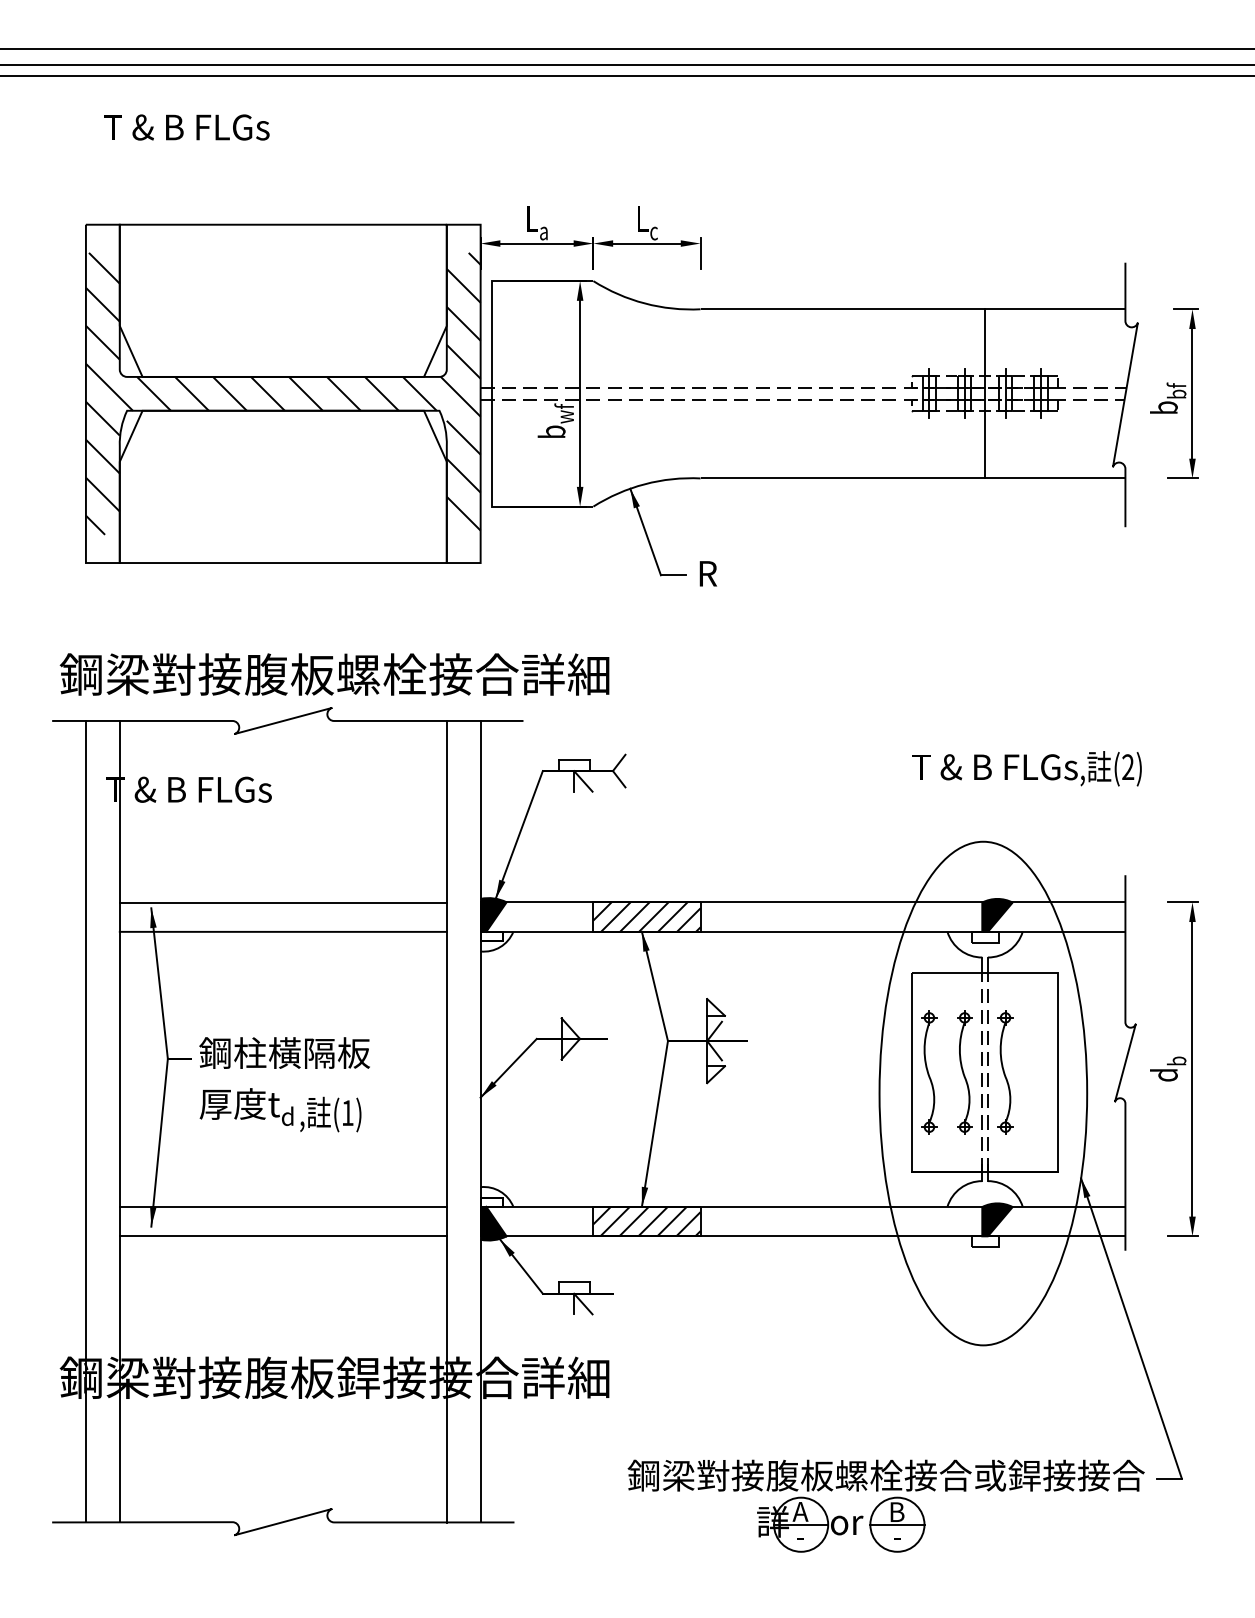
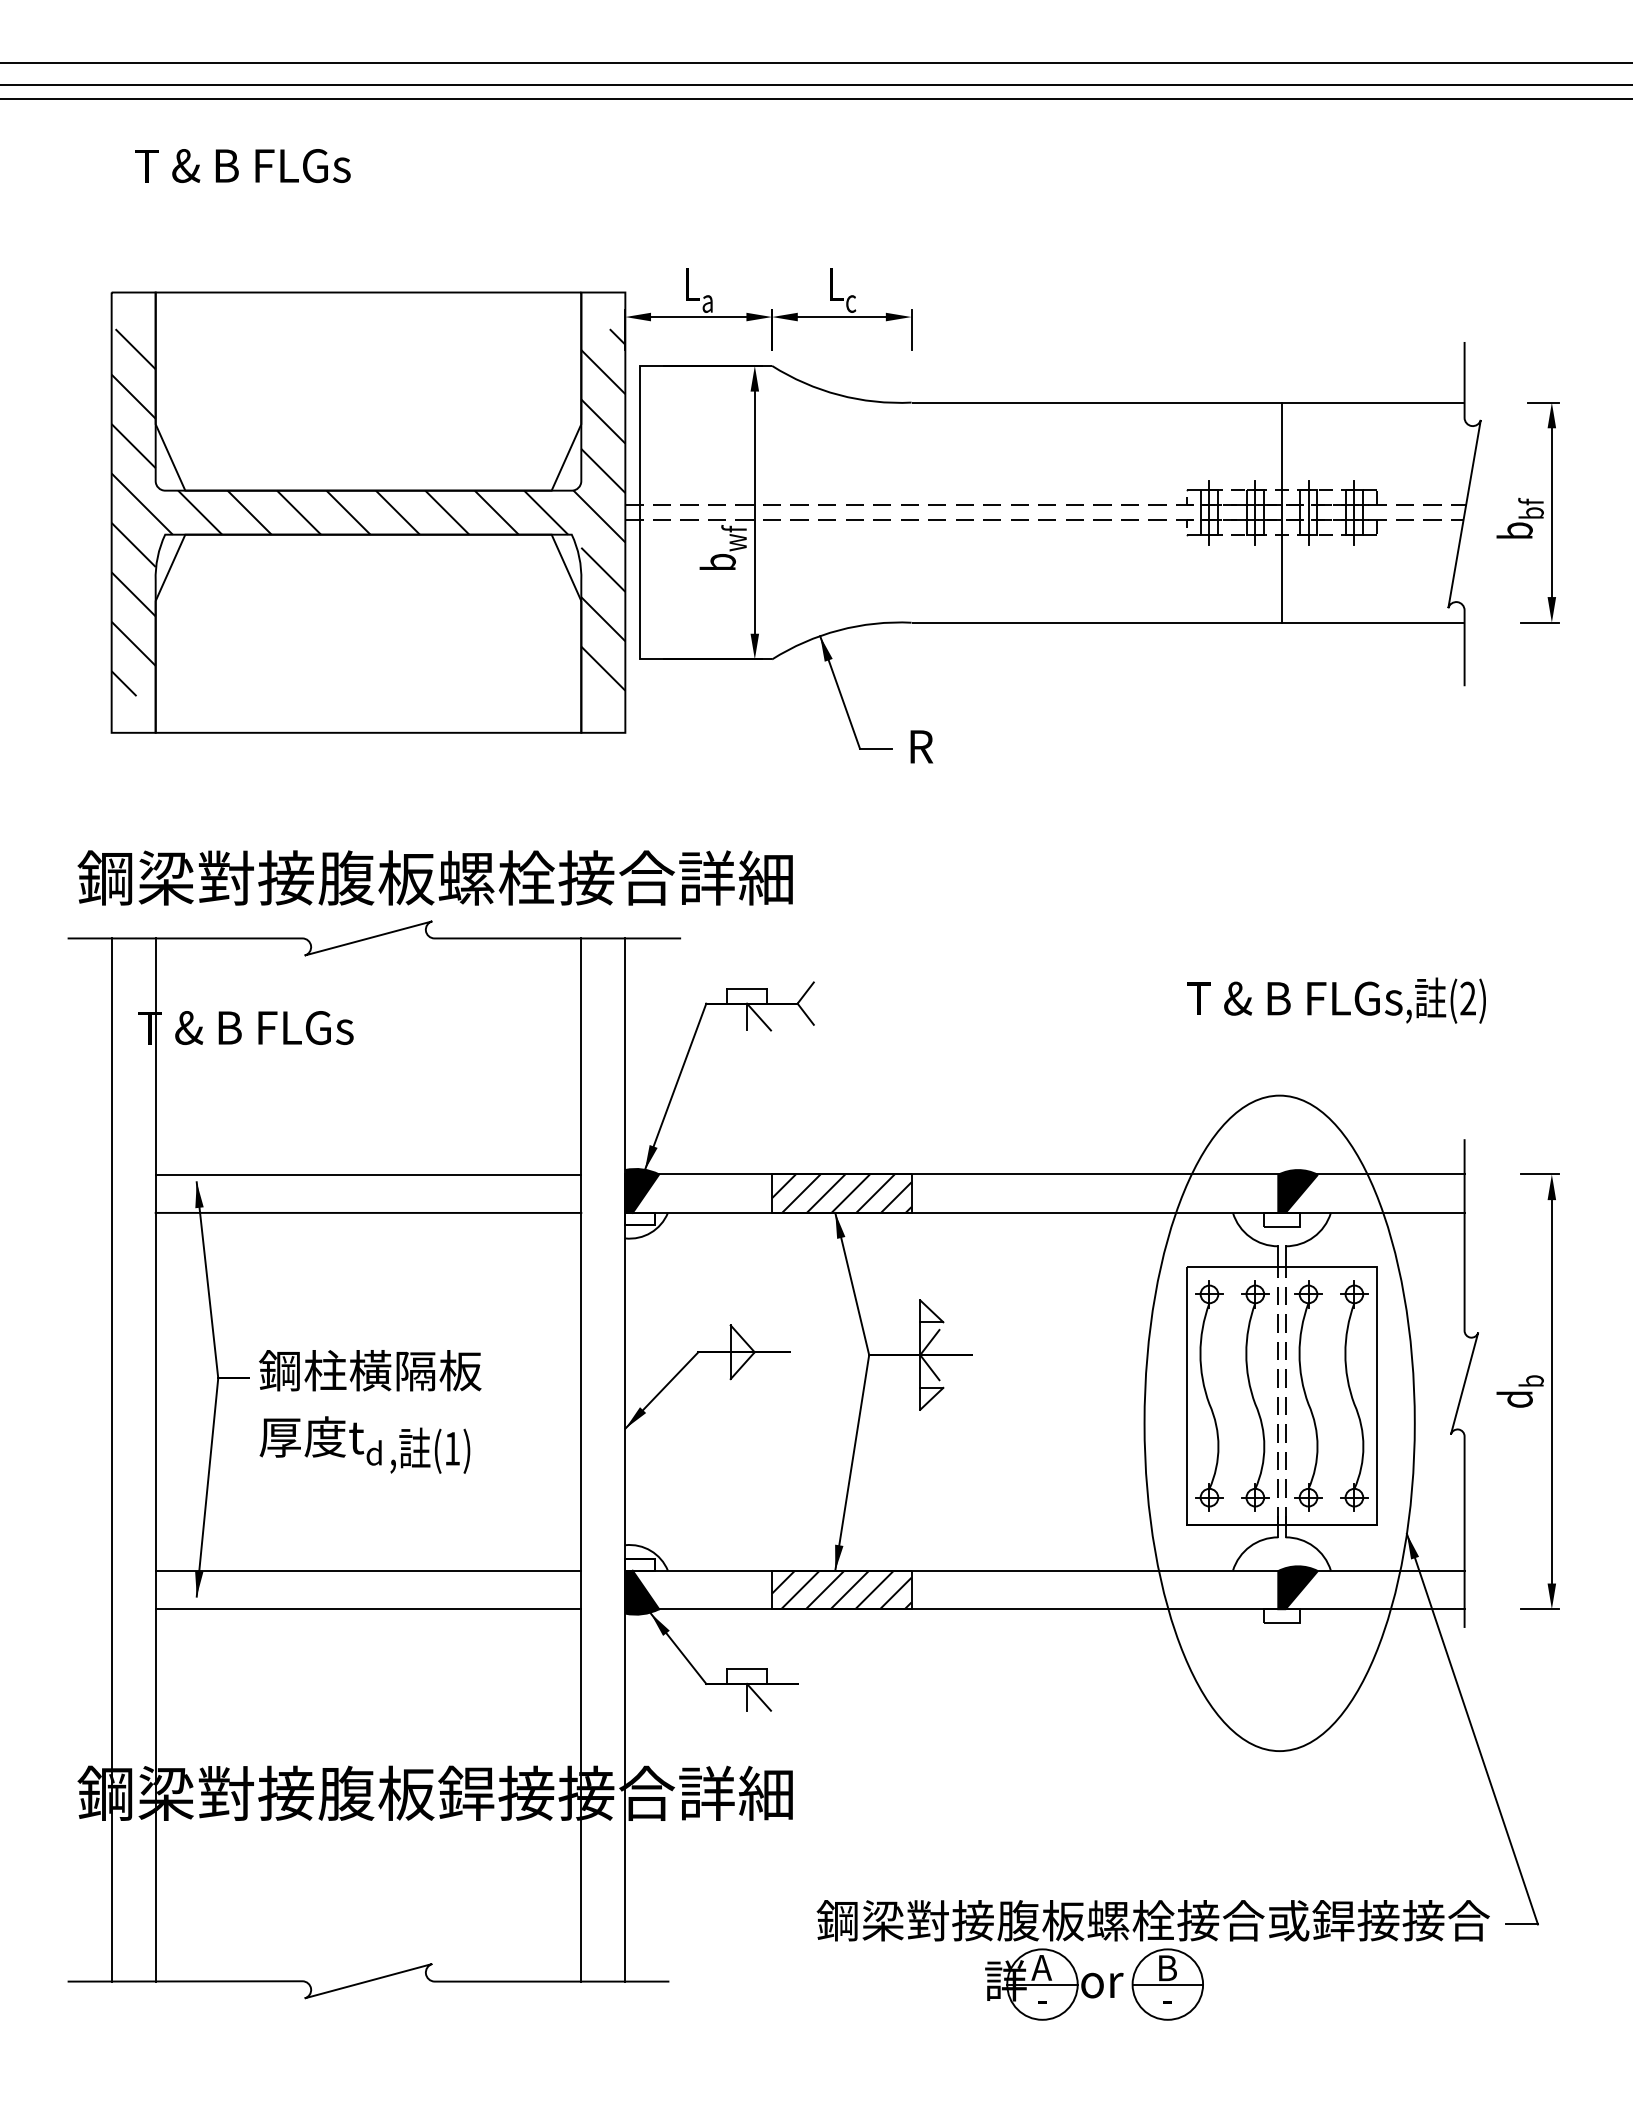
part: (929, 1072) -> (1209, 1395), size x1.43
part: (964, 1072) -> (1255, 1395), size x1.43
part: (1005, 1072) -> (1308, 1395), size x1.43
part: (1040, 1072) -> (1354, 1395), added

